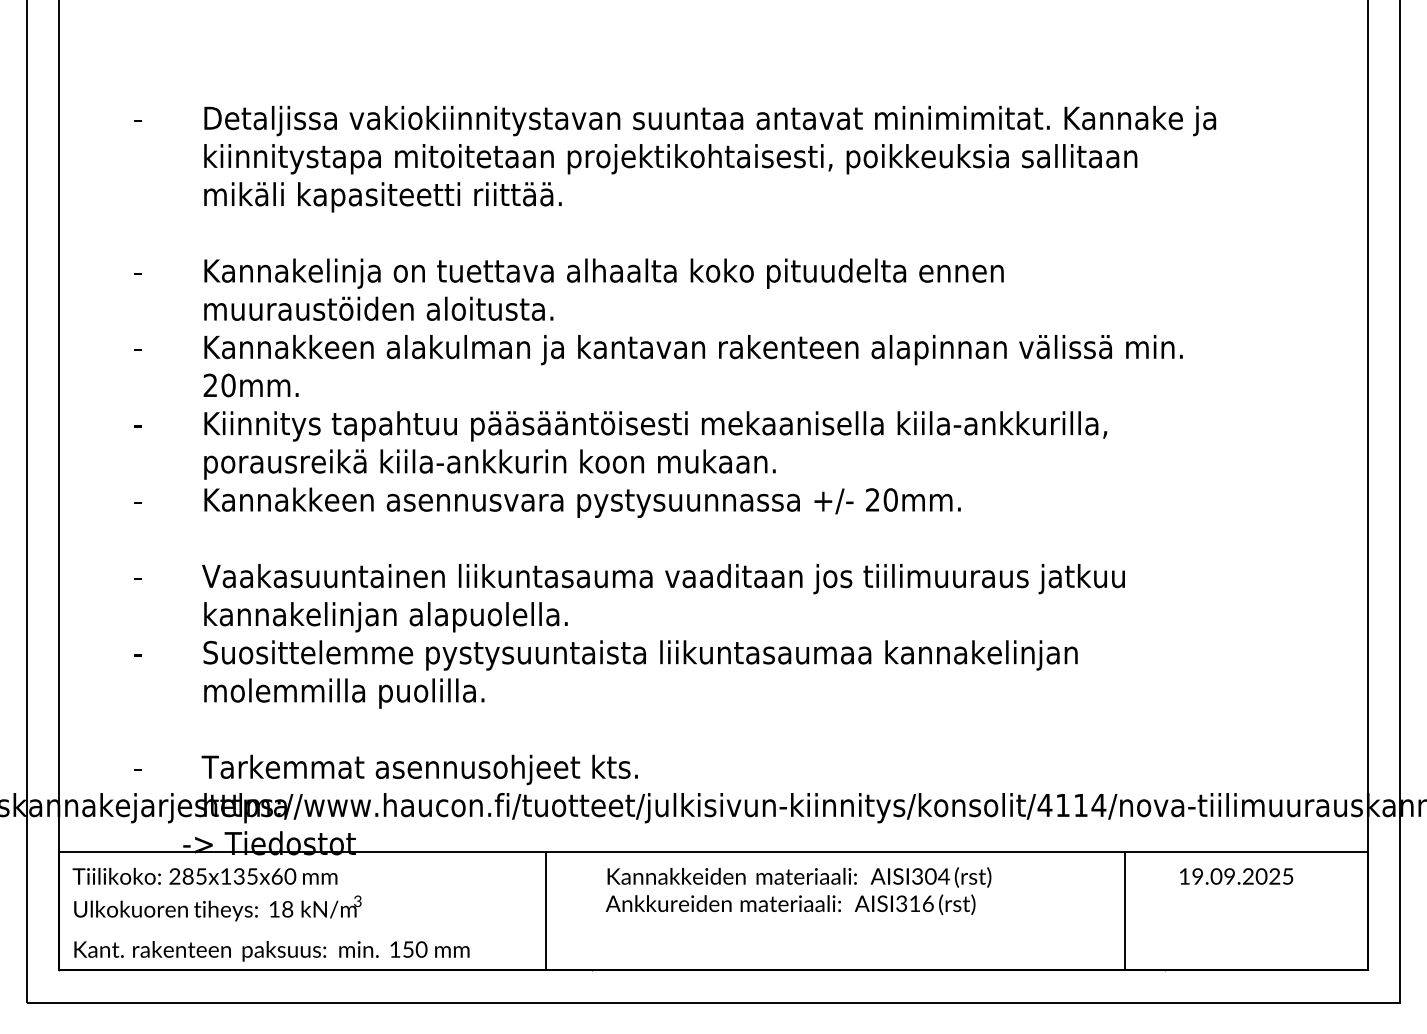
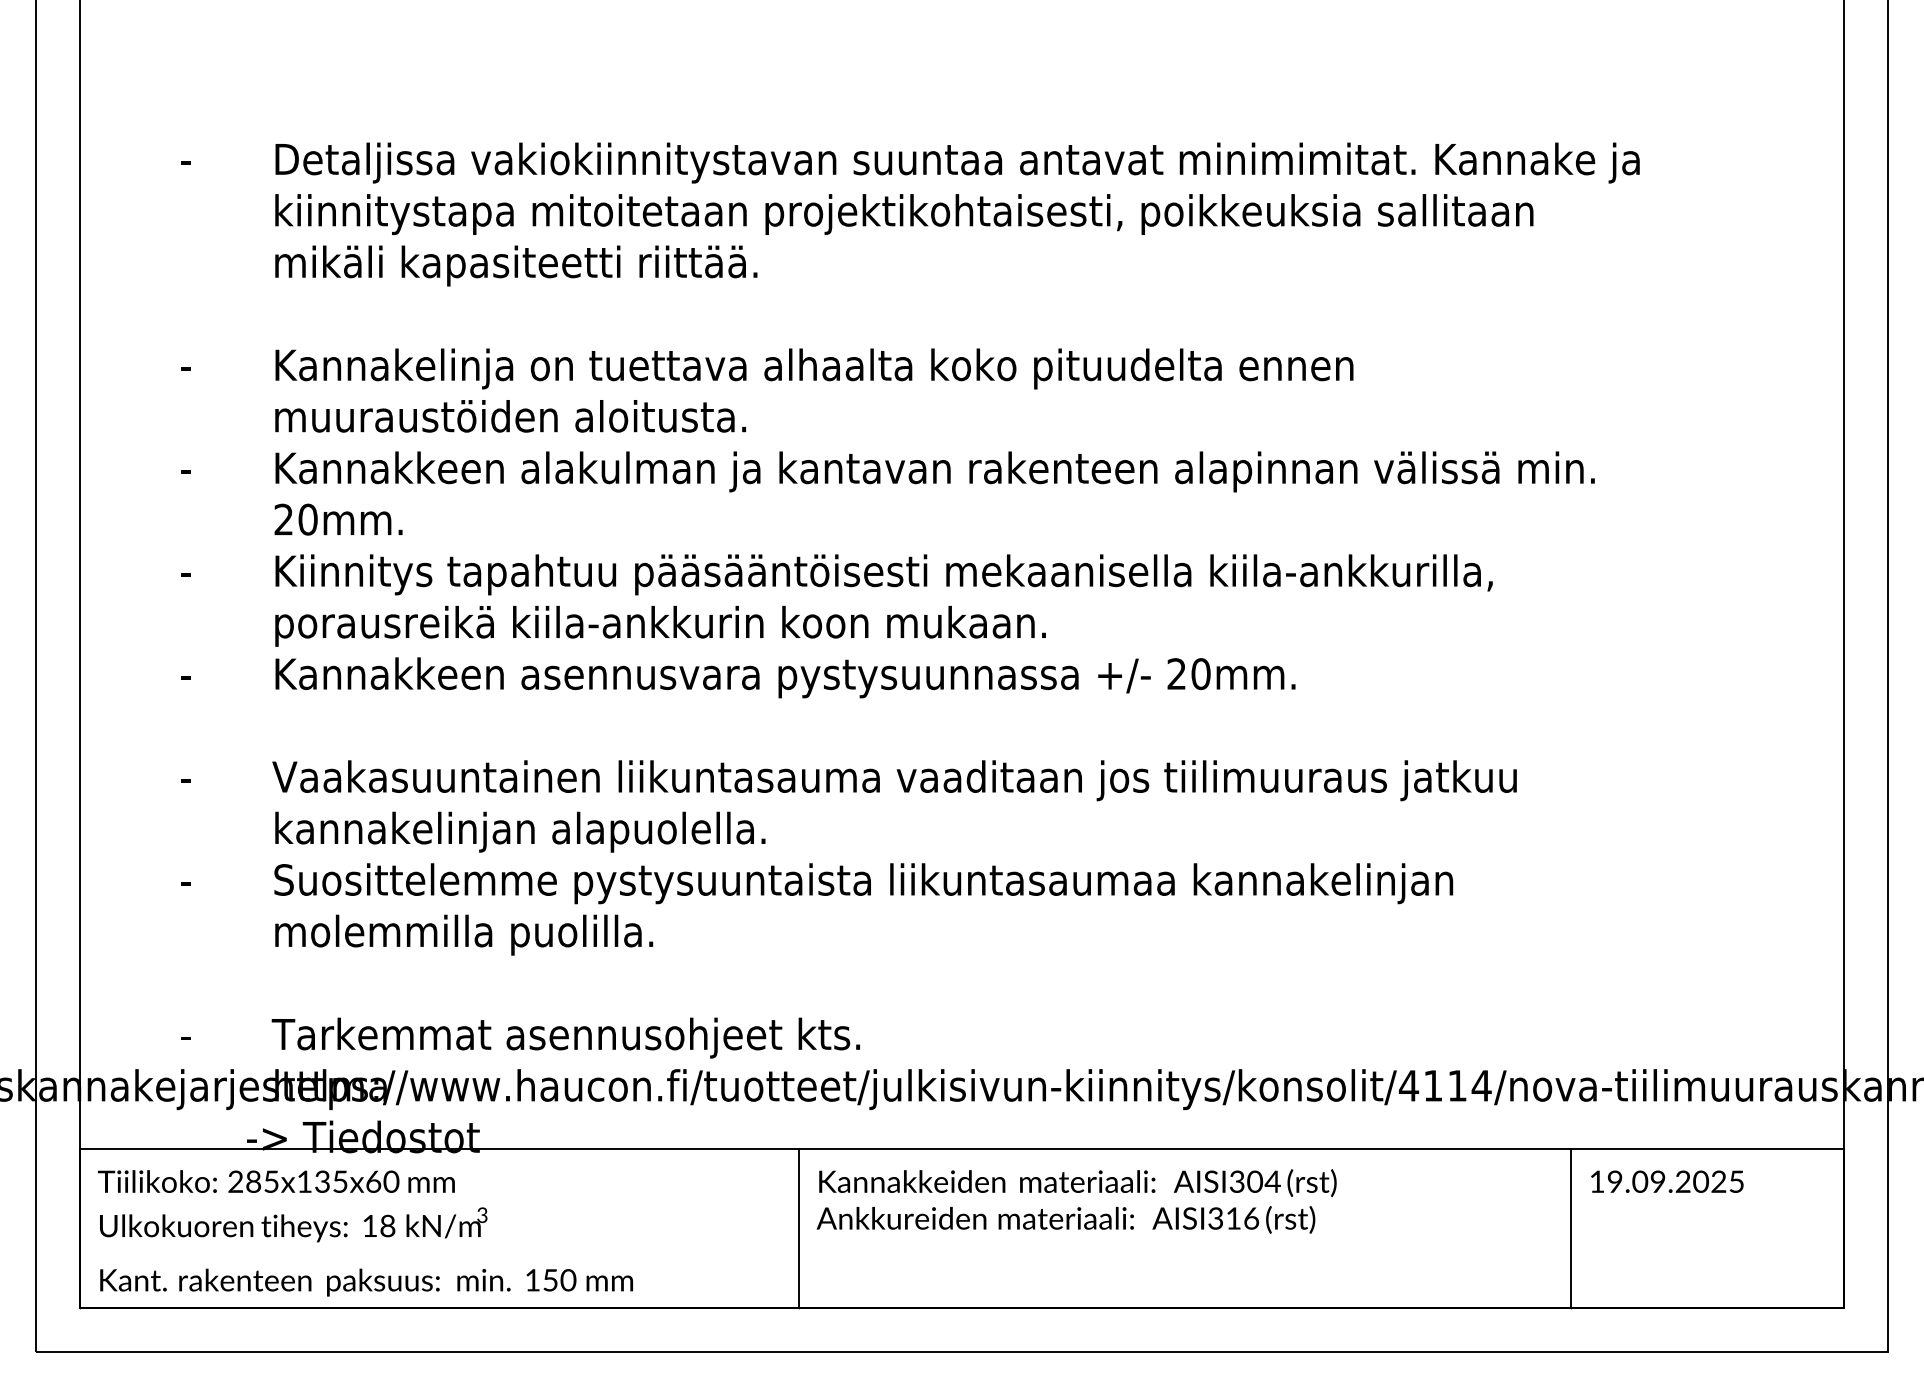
line: (546, 911) -> (798, 1228), moved
line: (1124, 911) -> (1570, 1228), moved

